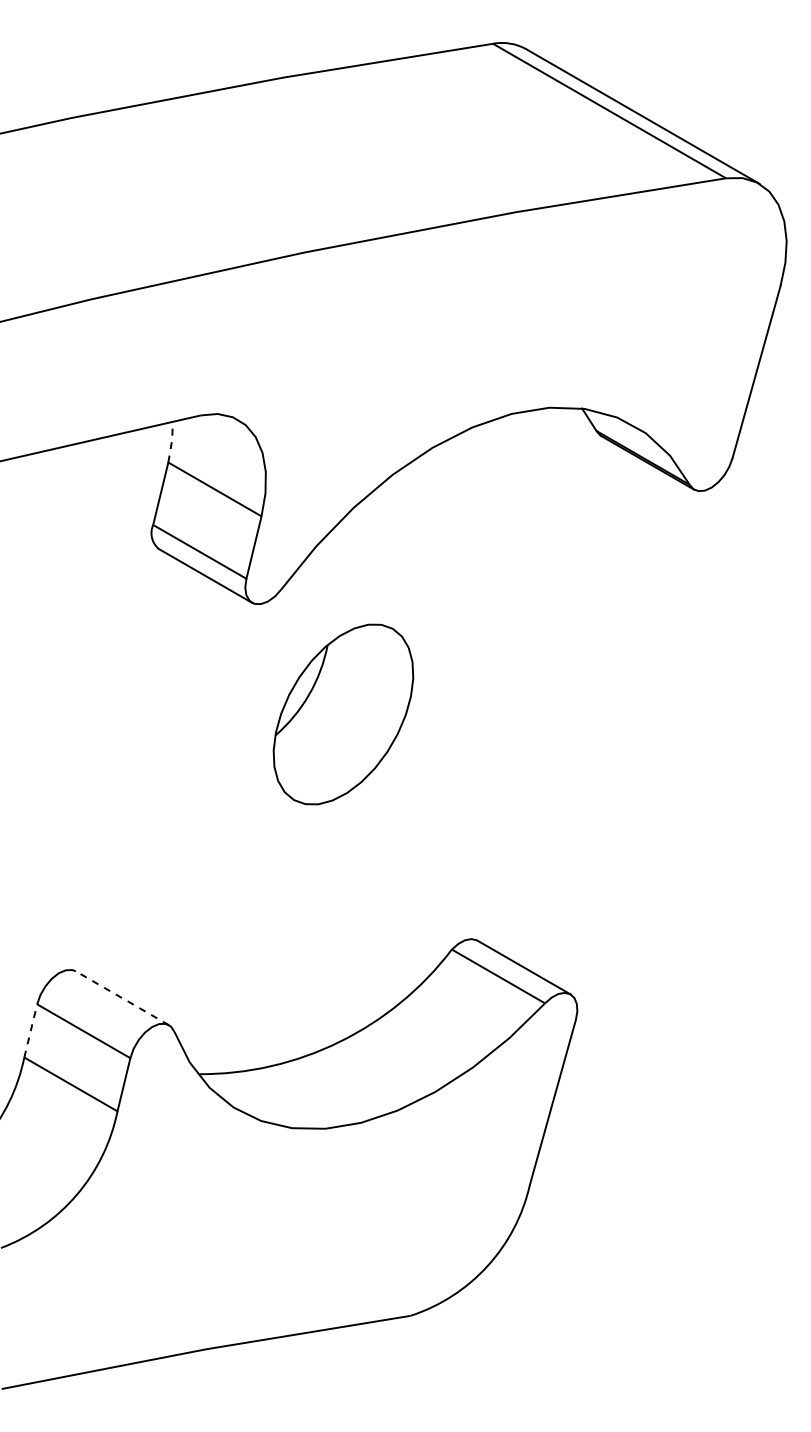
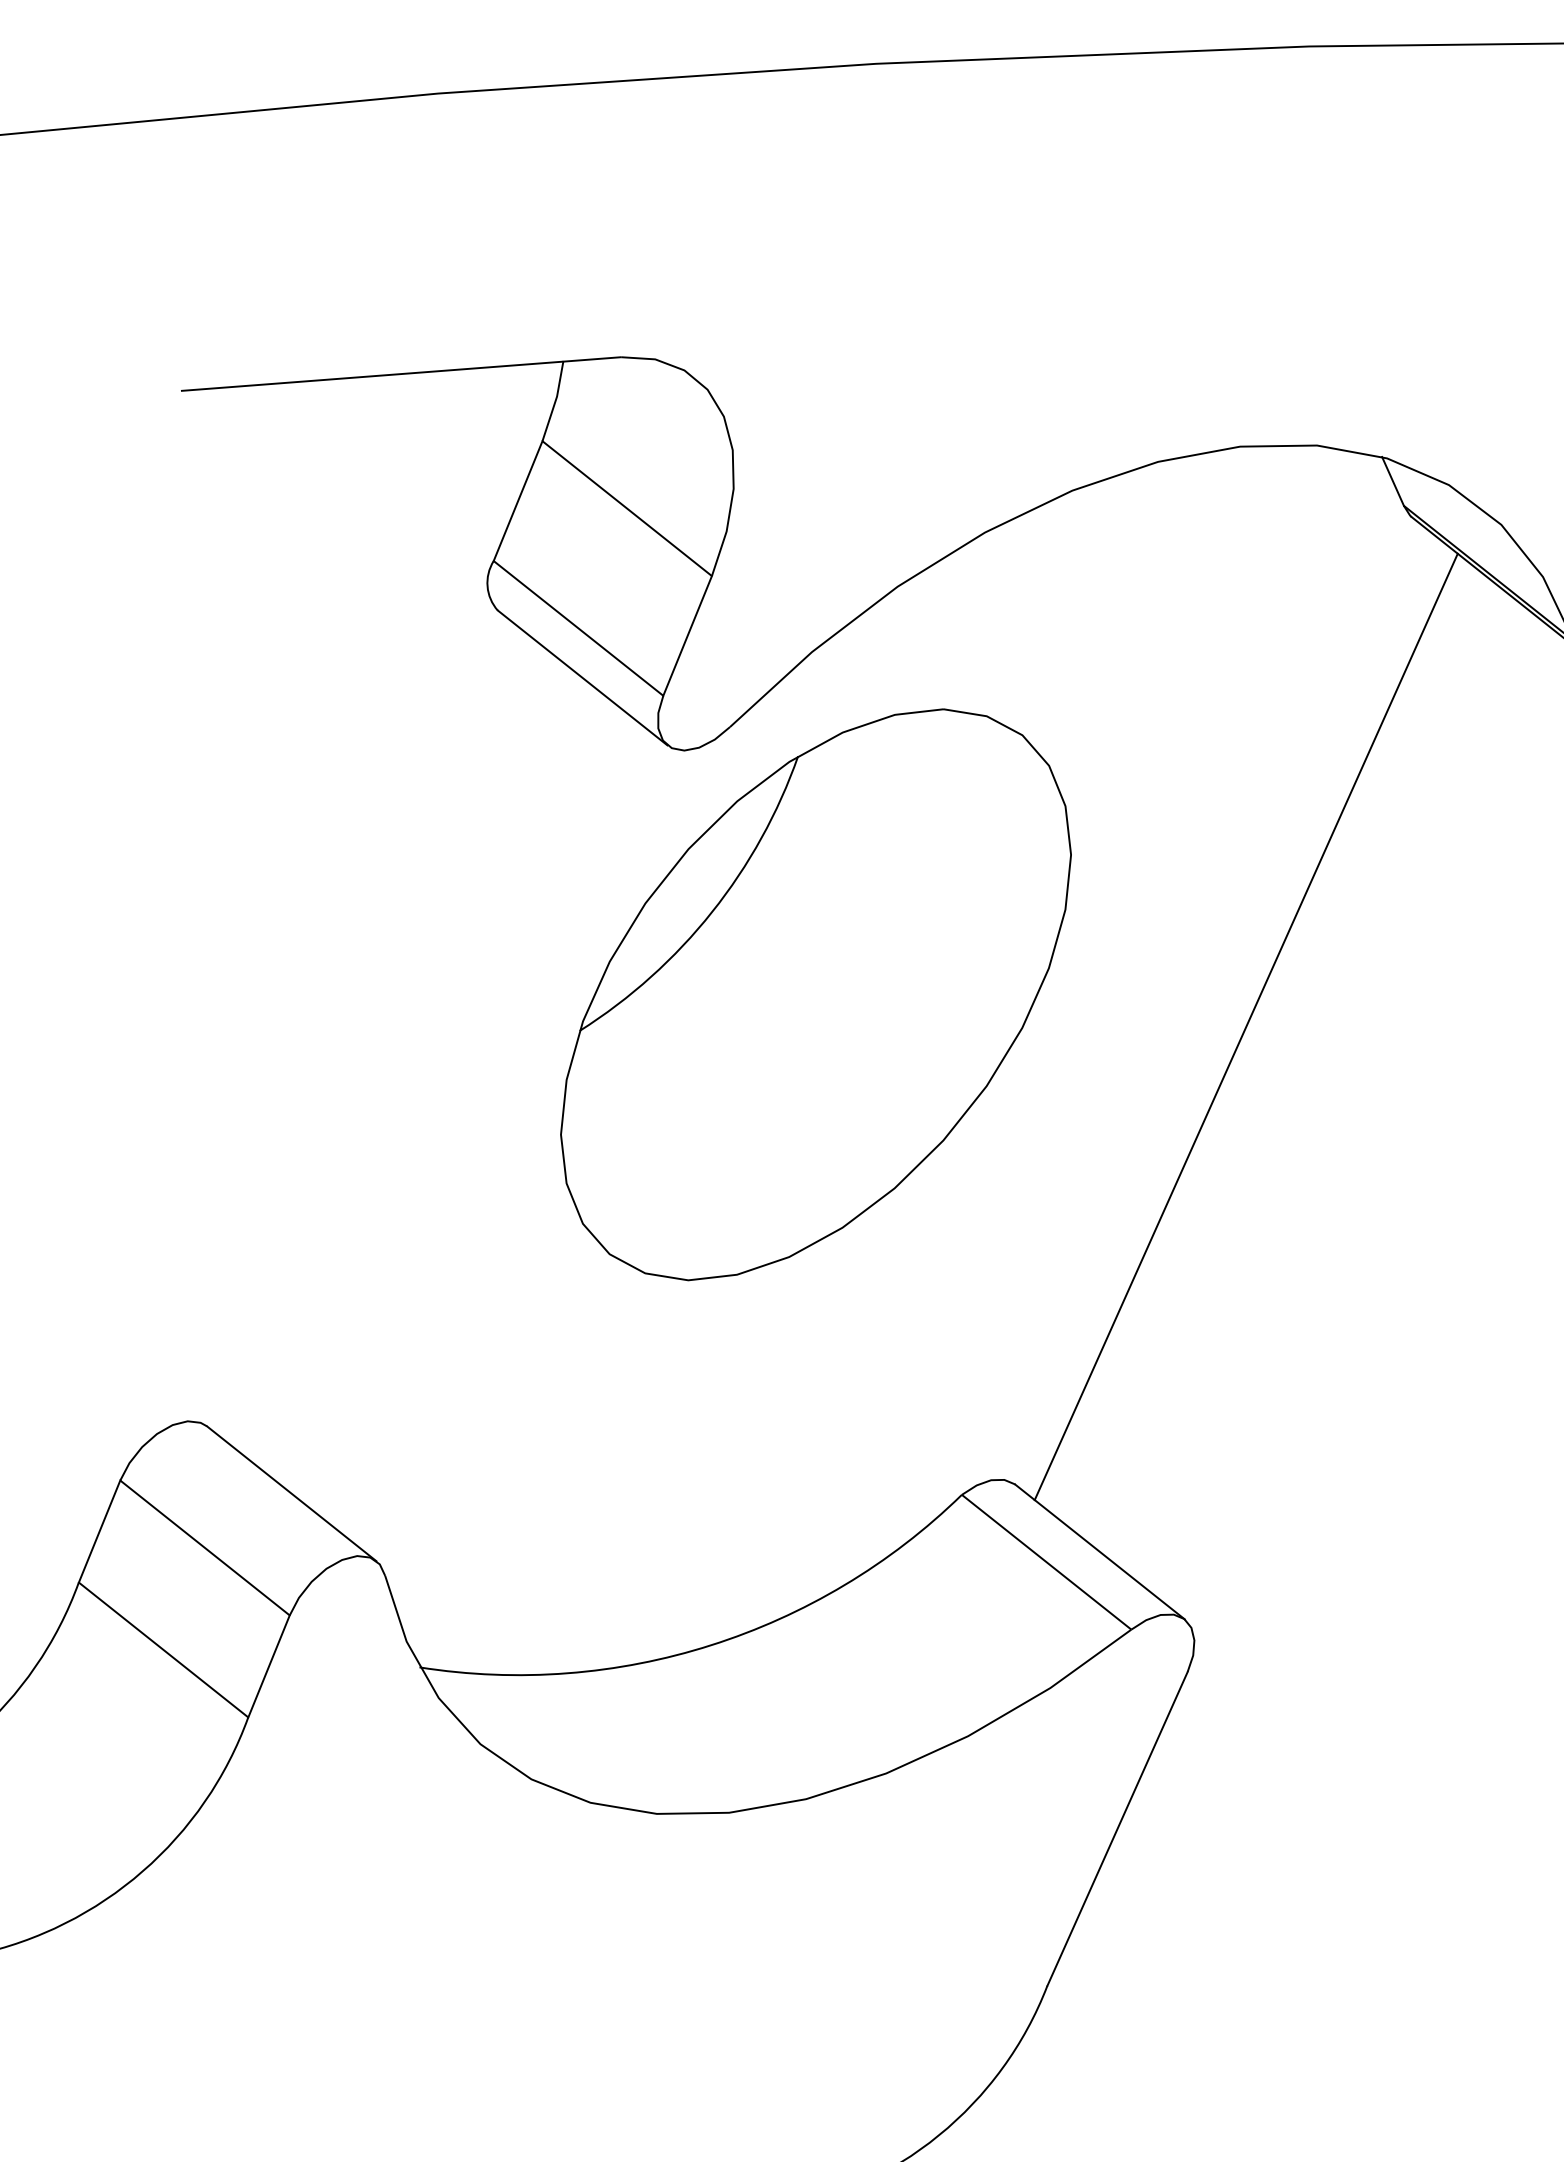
line: (171, 441) -> (554, 400), dashed -> solid
line: (557, 698) -> (1246, 1026), added
part: (343, 714) -> (816, 994), size x1.67
line: (122, 998) -> (291, 1494), dashed -> solid
line: (30, 1030) -> (99, 1530), dashed -> solid

